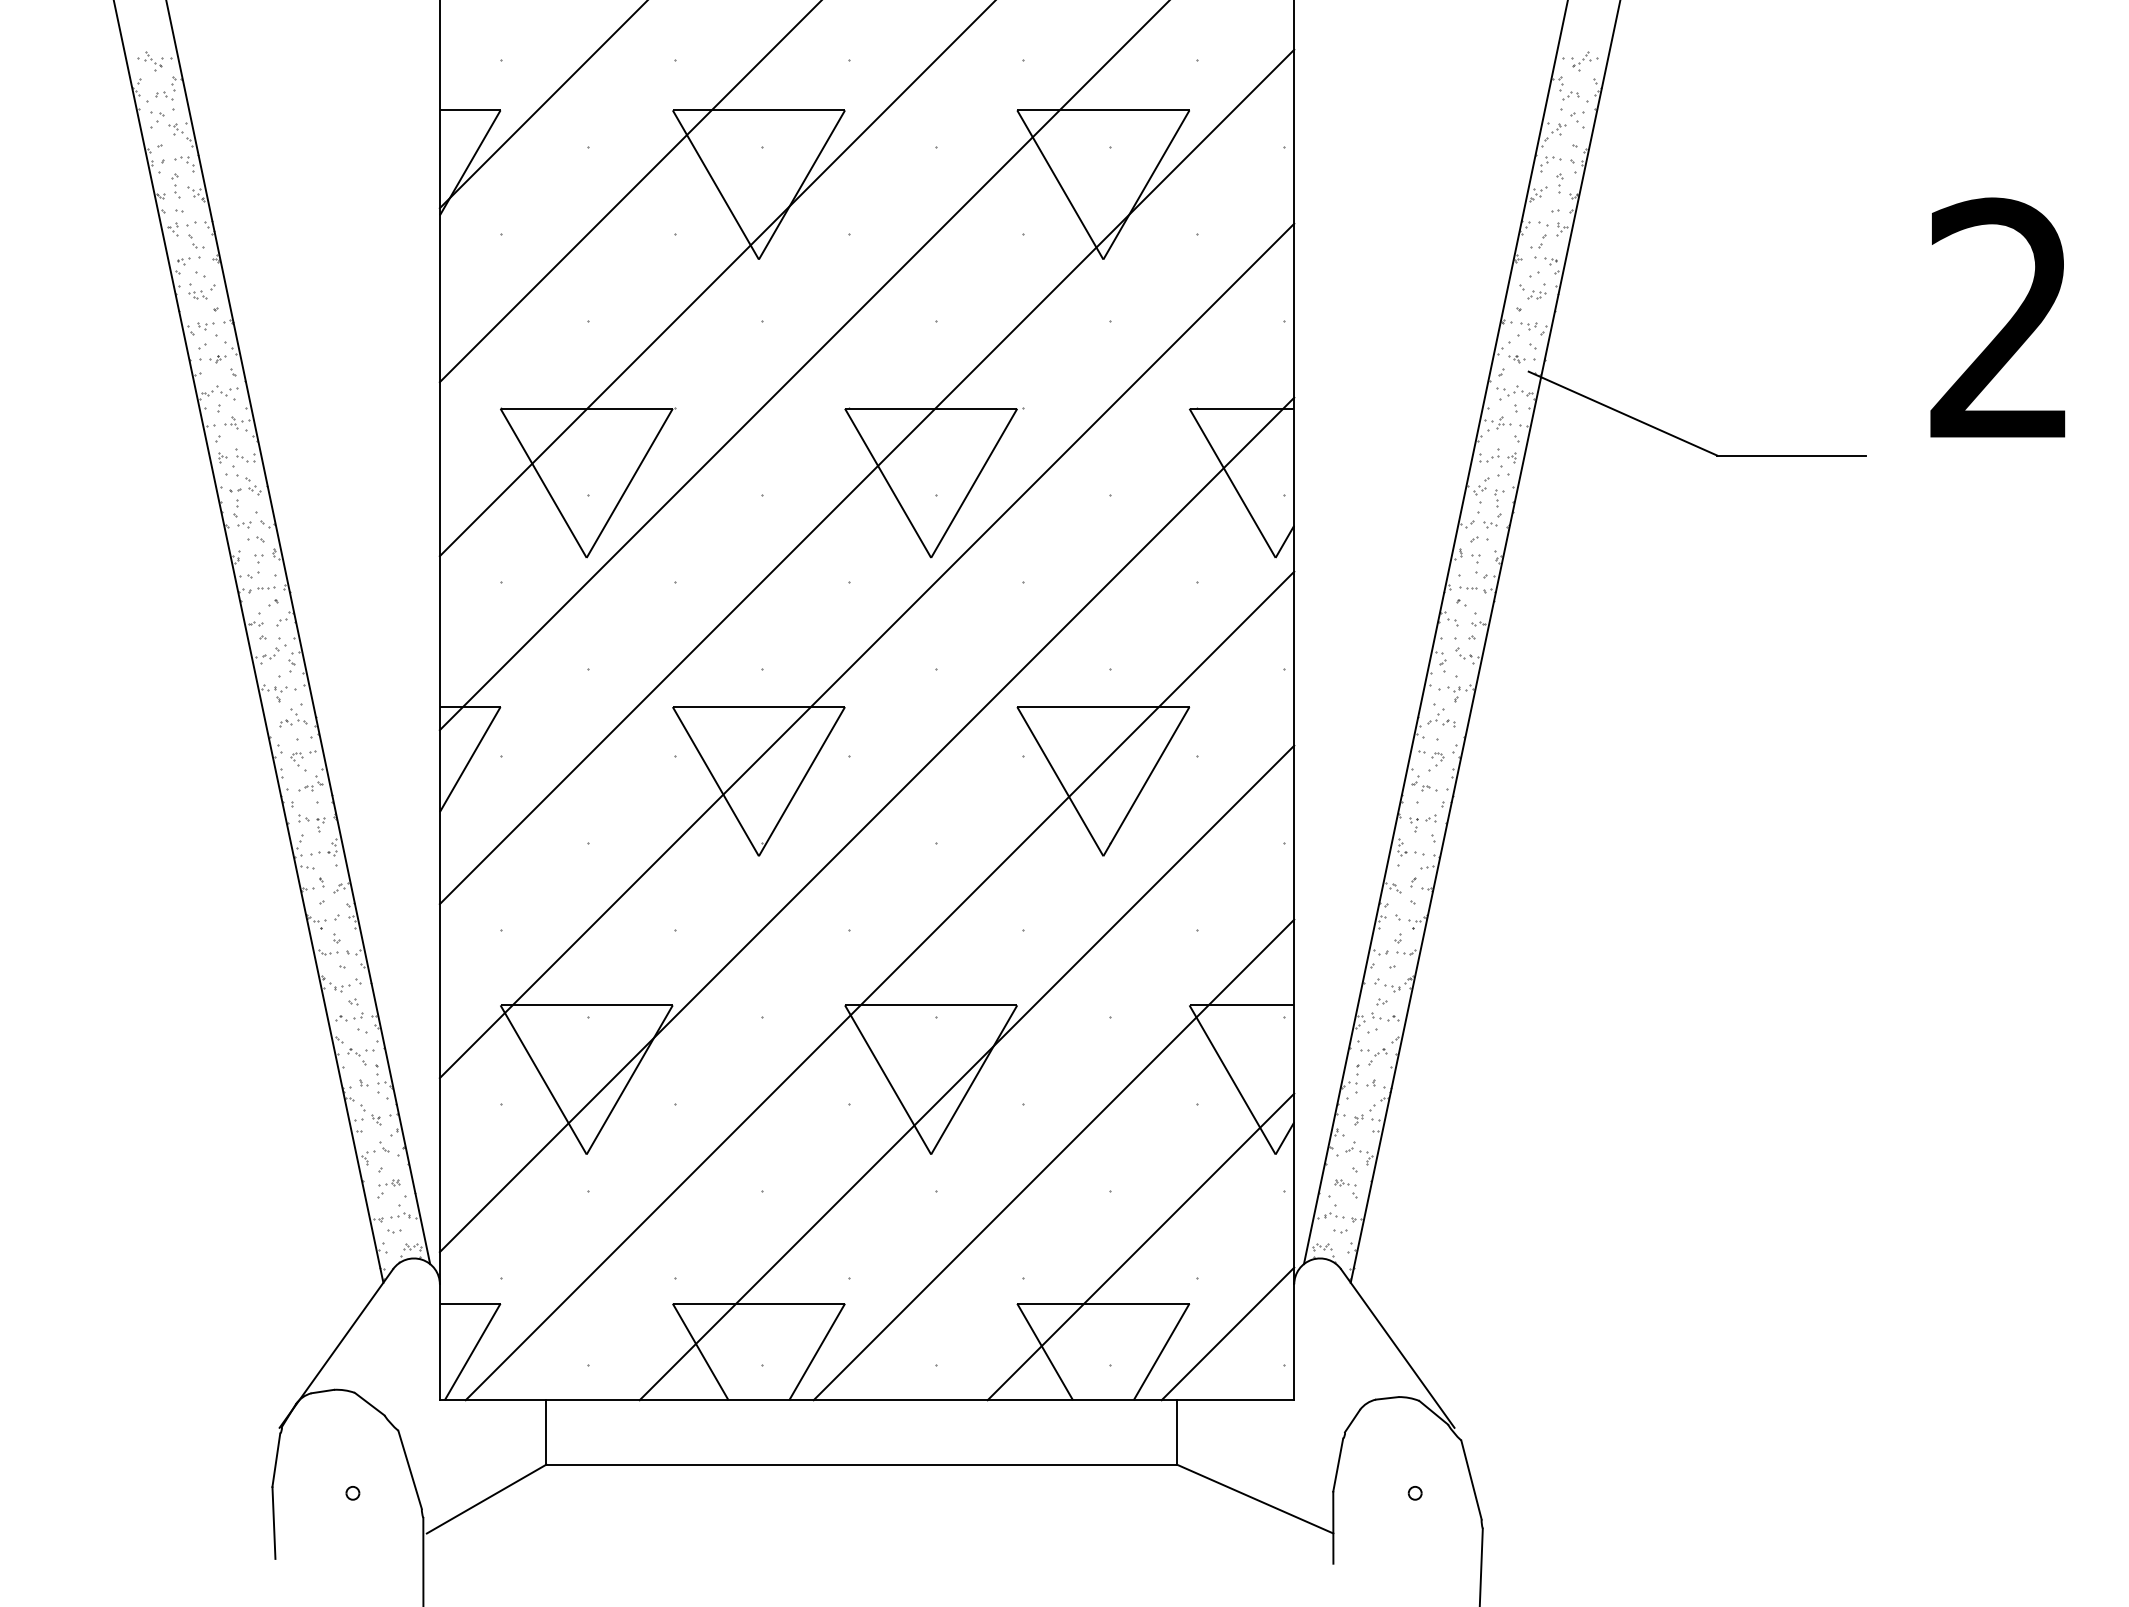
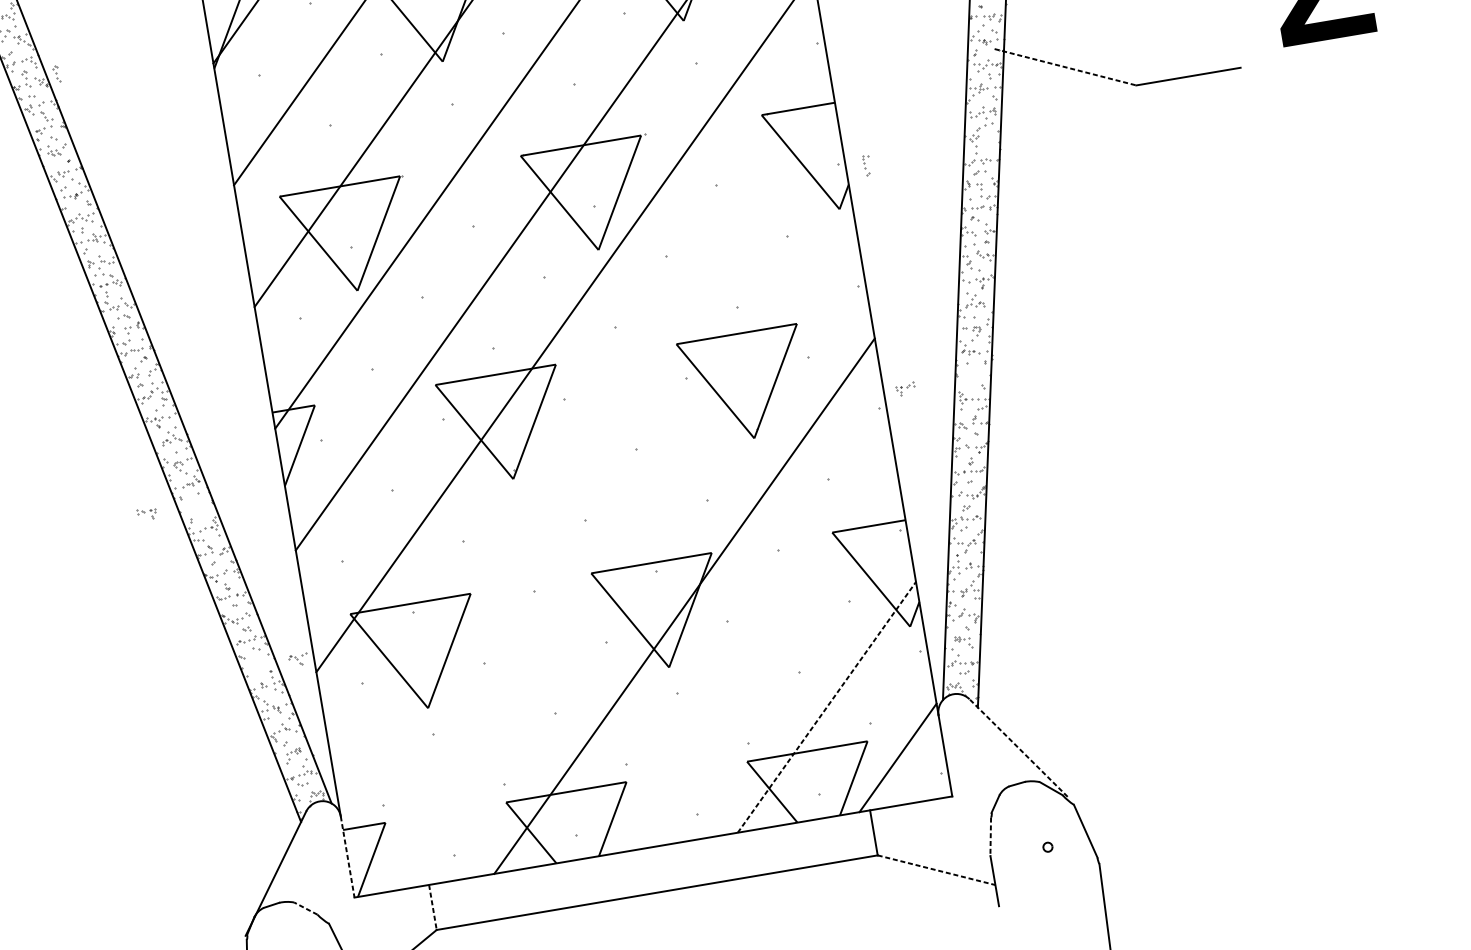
part: (219, 185) -> (56, 73), added
line: (1623, 413) -> (1065, 67), solid -> dashed
part: (1499, 503) -> (866, 165), moved
part: (311, 823) -> (146, 514), moved
part: (1422, 823) -> (905, 389), moved
line: (866, 824) -> (584, 444), removed
line: (879, 985) -> (613, 555), removed
part: (360, 1056) -> (298, 659), moved
line: (1053, 1159) -> (755, 656), removed
line: (1140, 1246) -> (826, 707), solid -> dashed
line: (439, 1342) -> (347, 857), solid -> dashed
line: (1397, 1348) -> (1018, 748), solid -> dashed
line: (369, 1404) -> (305, 908), solid -> dashed
line: (546, 1432) -> (432, 907), solid -> dashed
line: (1338, 1465) -> (990, 836), solid -> dashed
line: (1255, 1499) -> (936, 870), solid -> dashed

